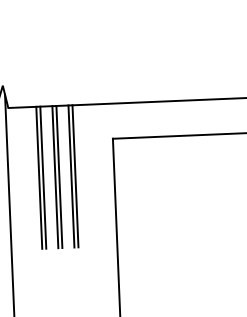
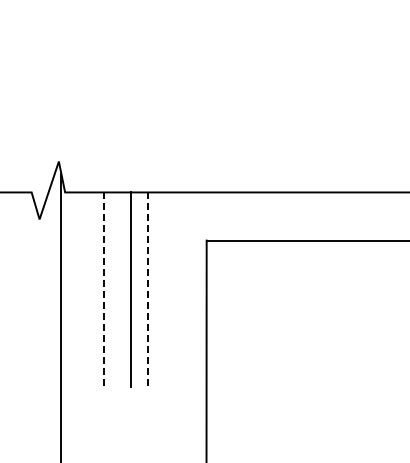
line: (55, 176) -> (125, 289), removed
line: (71, 176) -> (147, 290), solid -> dashed
line: (75, 176) -> (153, 289), removed
line: (43, 177) -> (109, 289), removed
line: (39, 178) -> (103, 290), solid -> dashed

